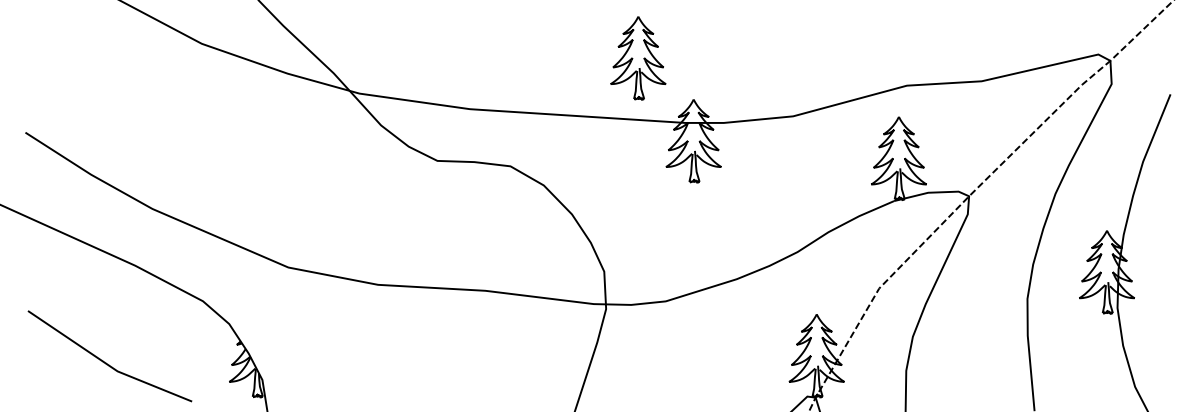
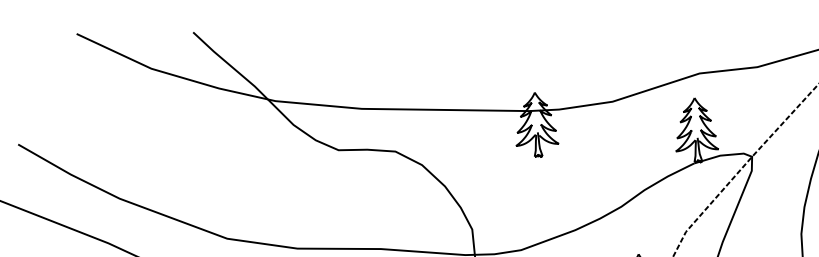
part: (638, 58) -> (490, 62), removed

